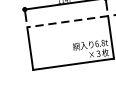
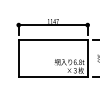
line: (66, 22) -> (52, 40), dashed -> solid

